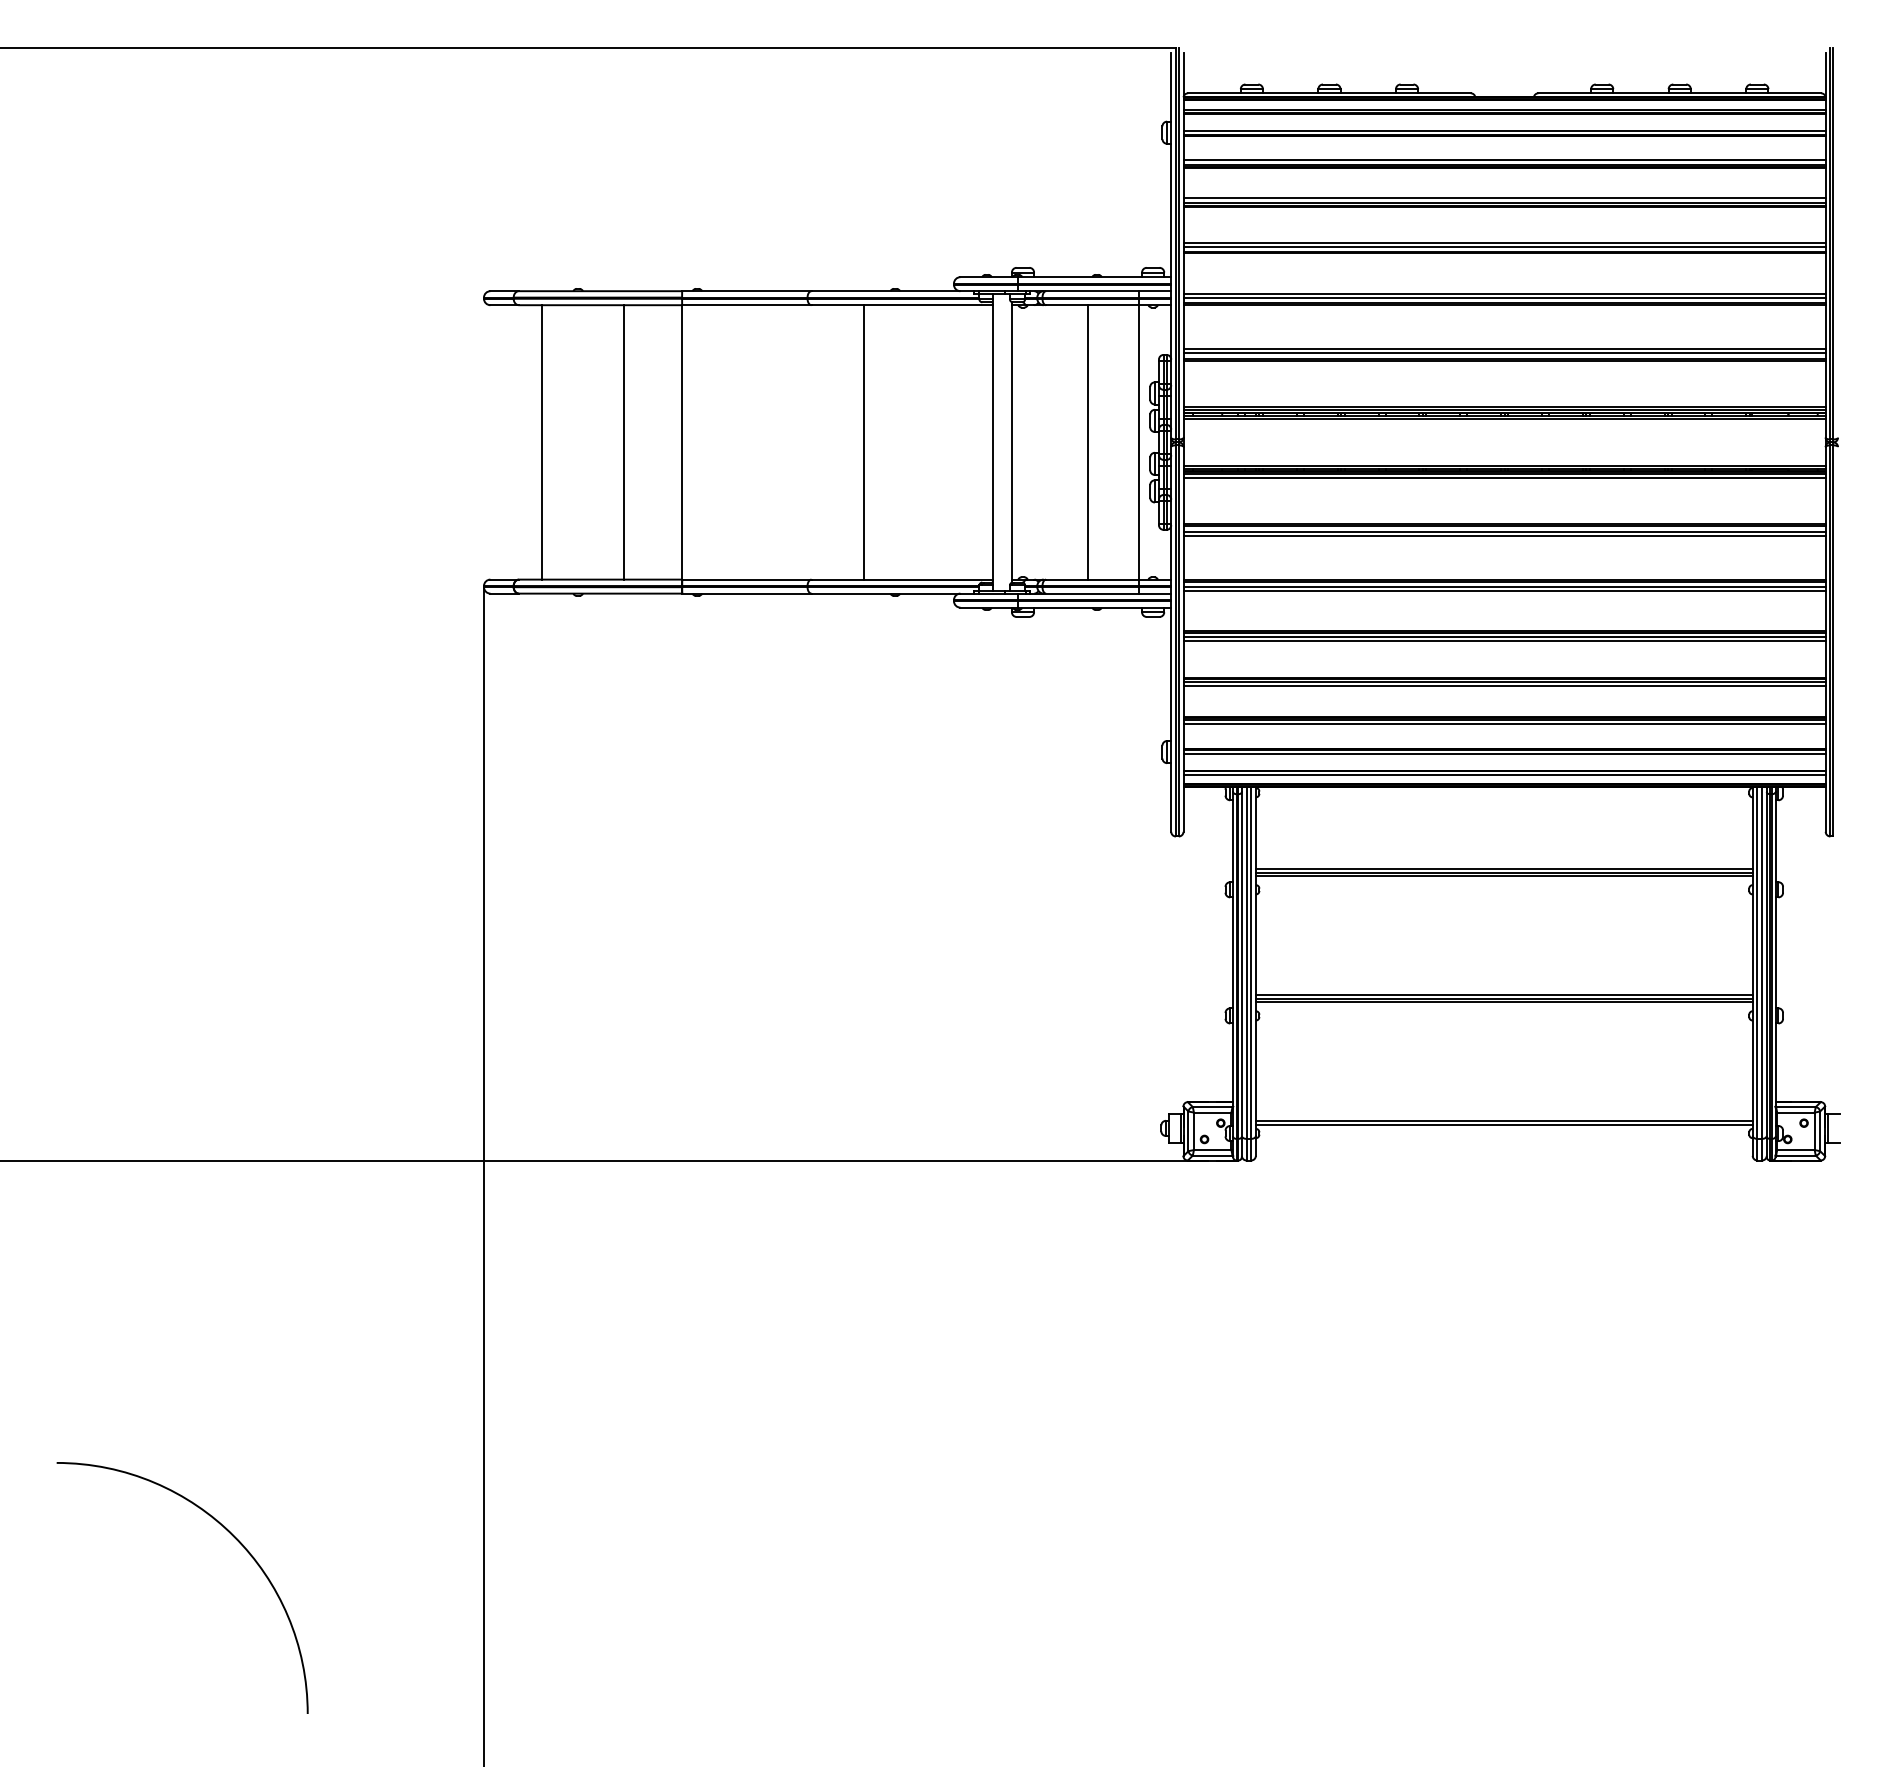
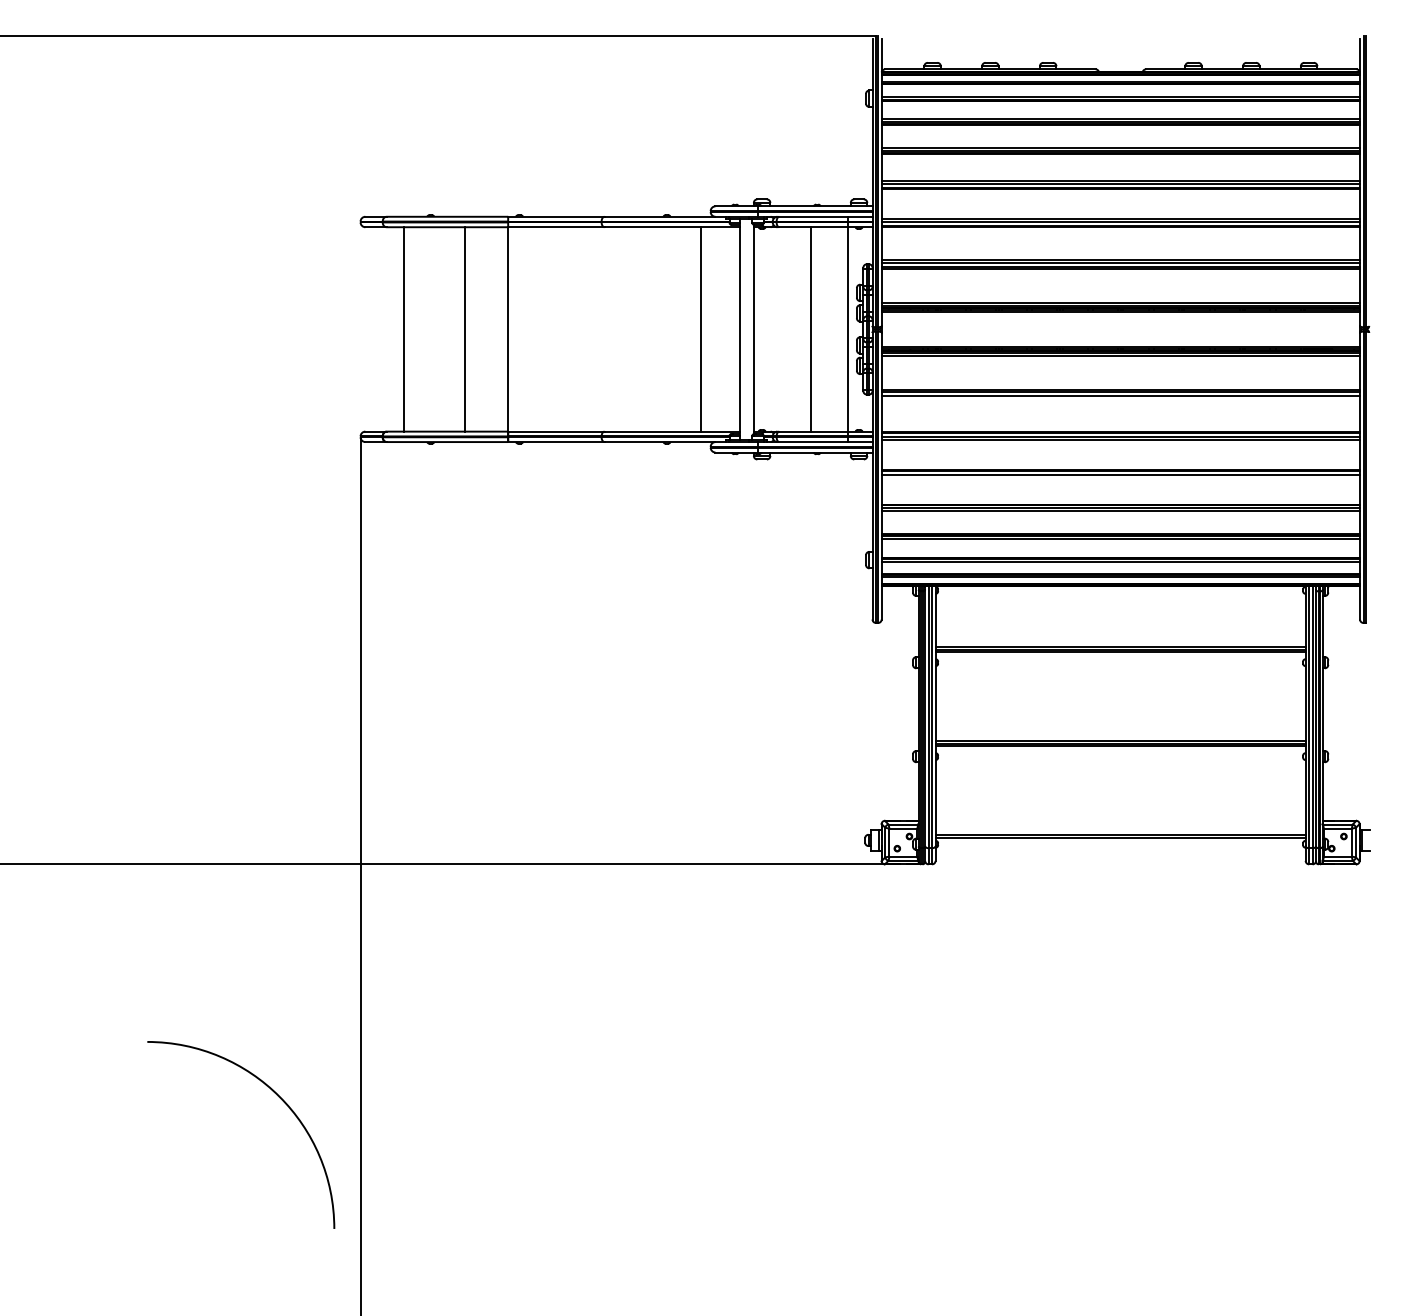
line: (863, 442) -> (700, 329), moved
line: (1504, 535) -> (1120, 398), removed
line: (1504, 641) -> (1120, 477), removed
arc: (232, 1536) -> (278, 1096), moved

